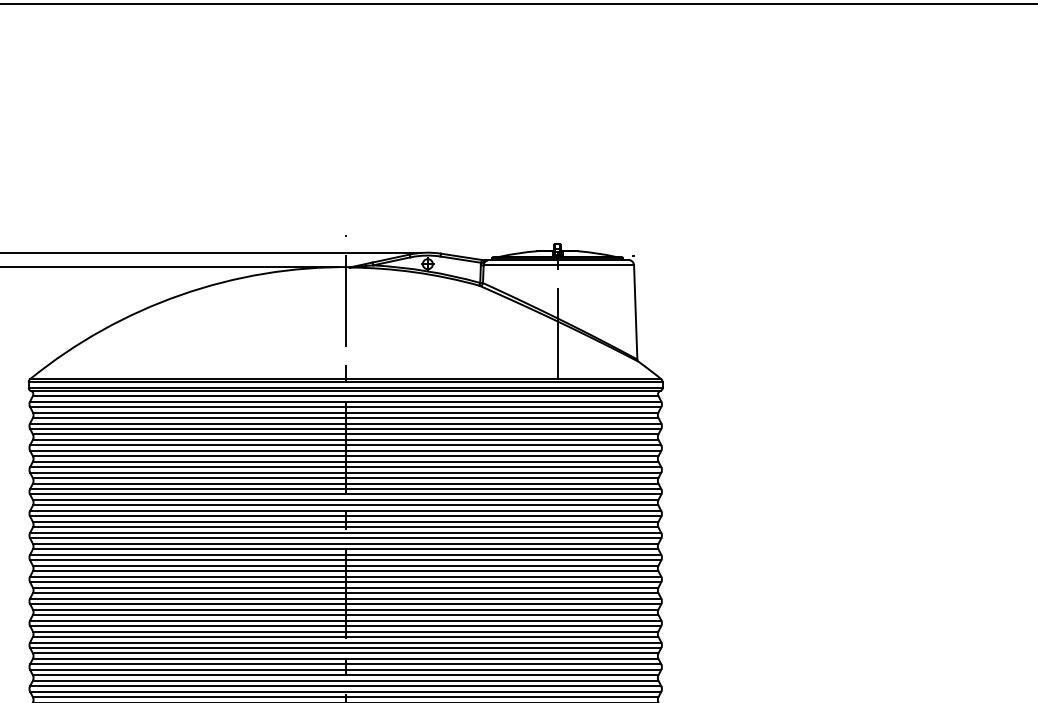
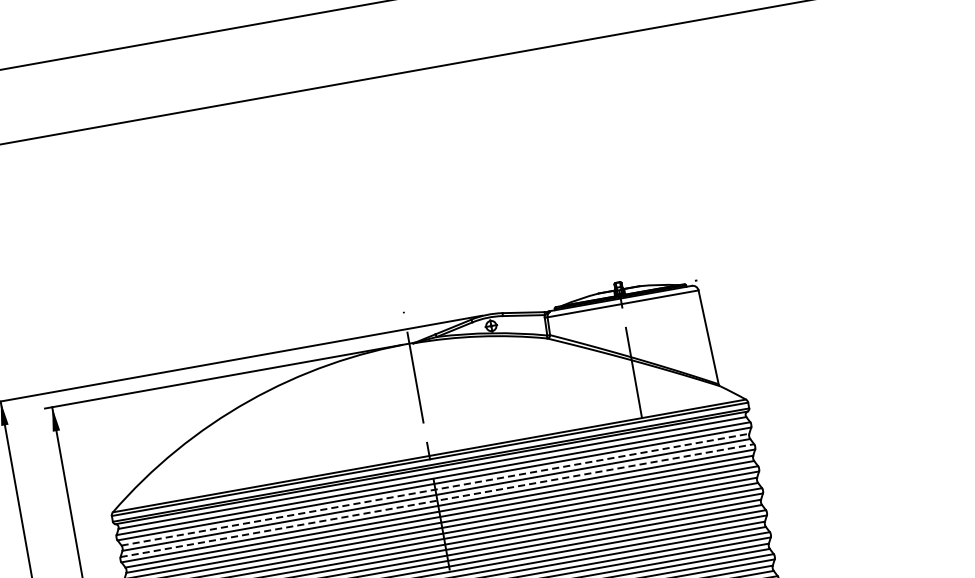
line: (345, 412) -> (435, 489), solid -> dashed
line: (345, 423) -> (437, 500), solid -> dashed

